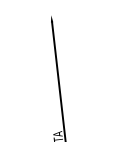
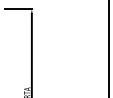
line: (31, 18) -> (18, 9), added

